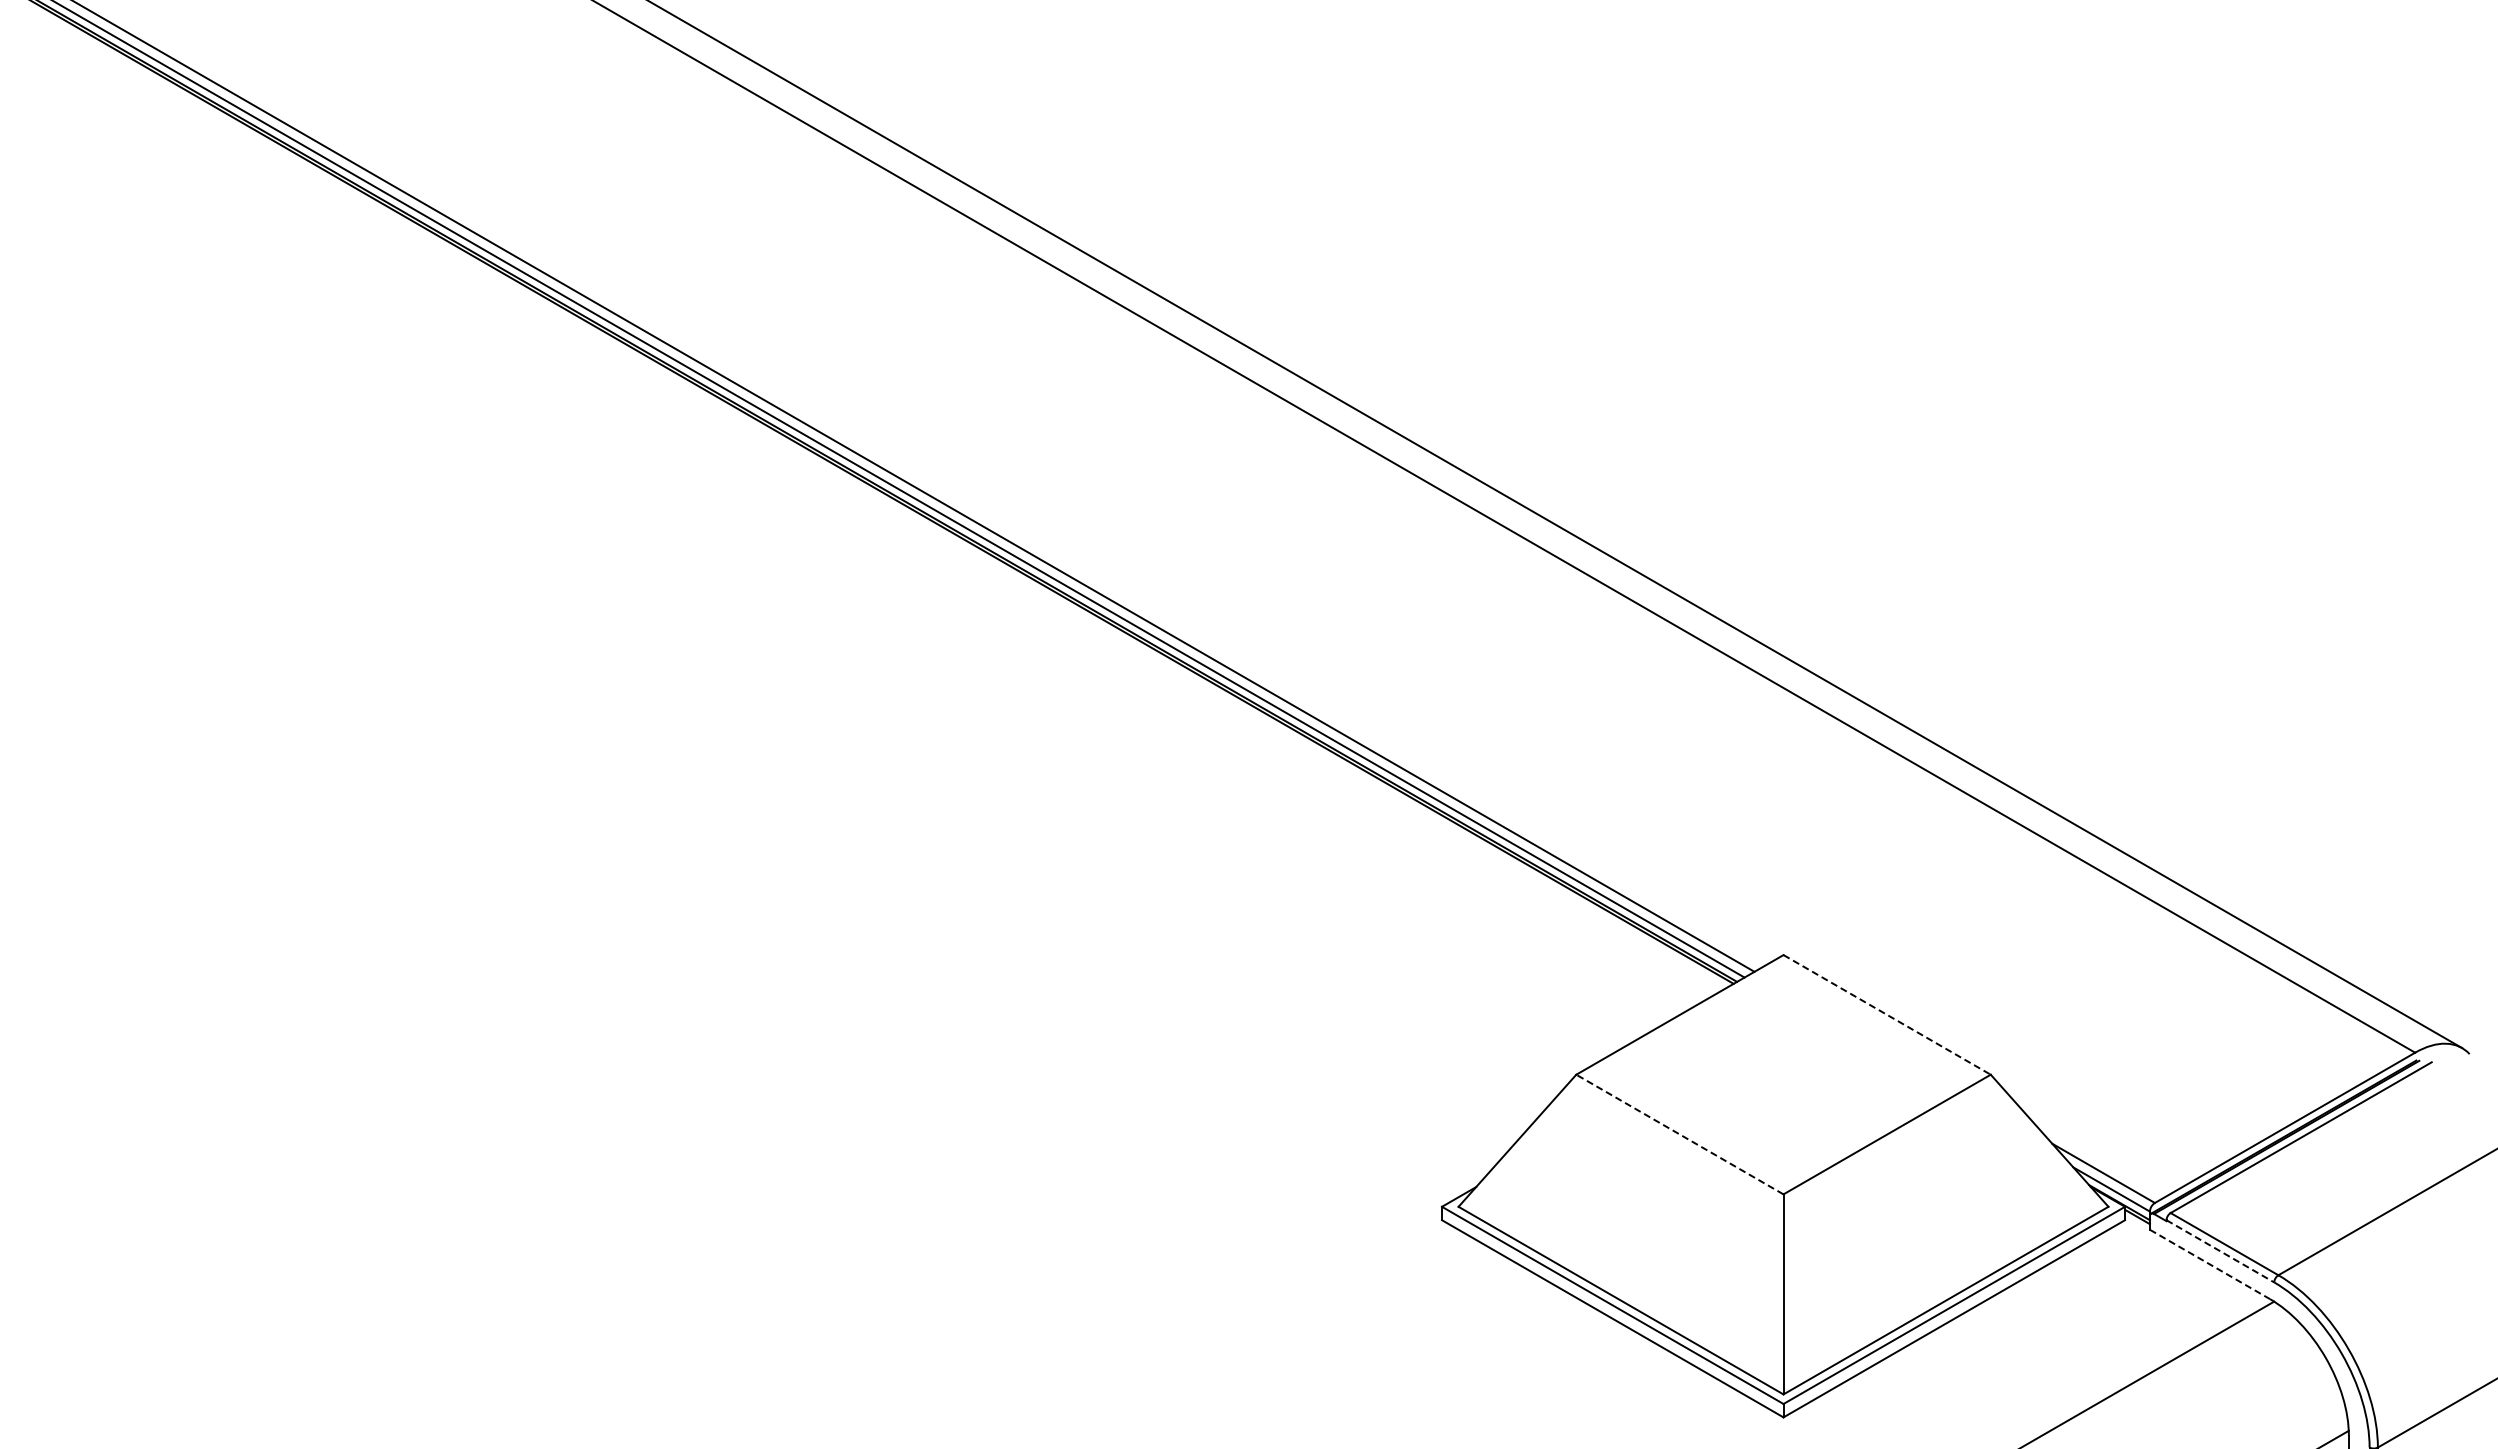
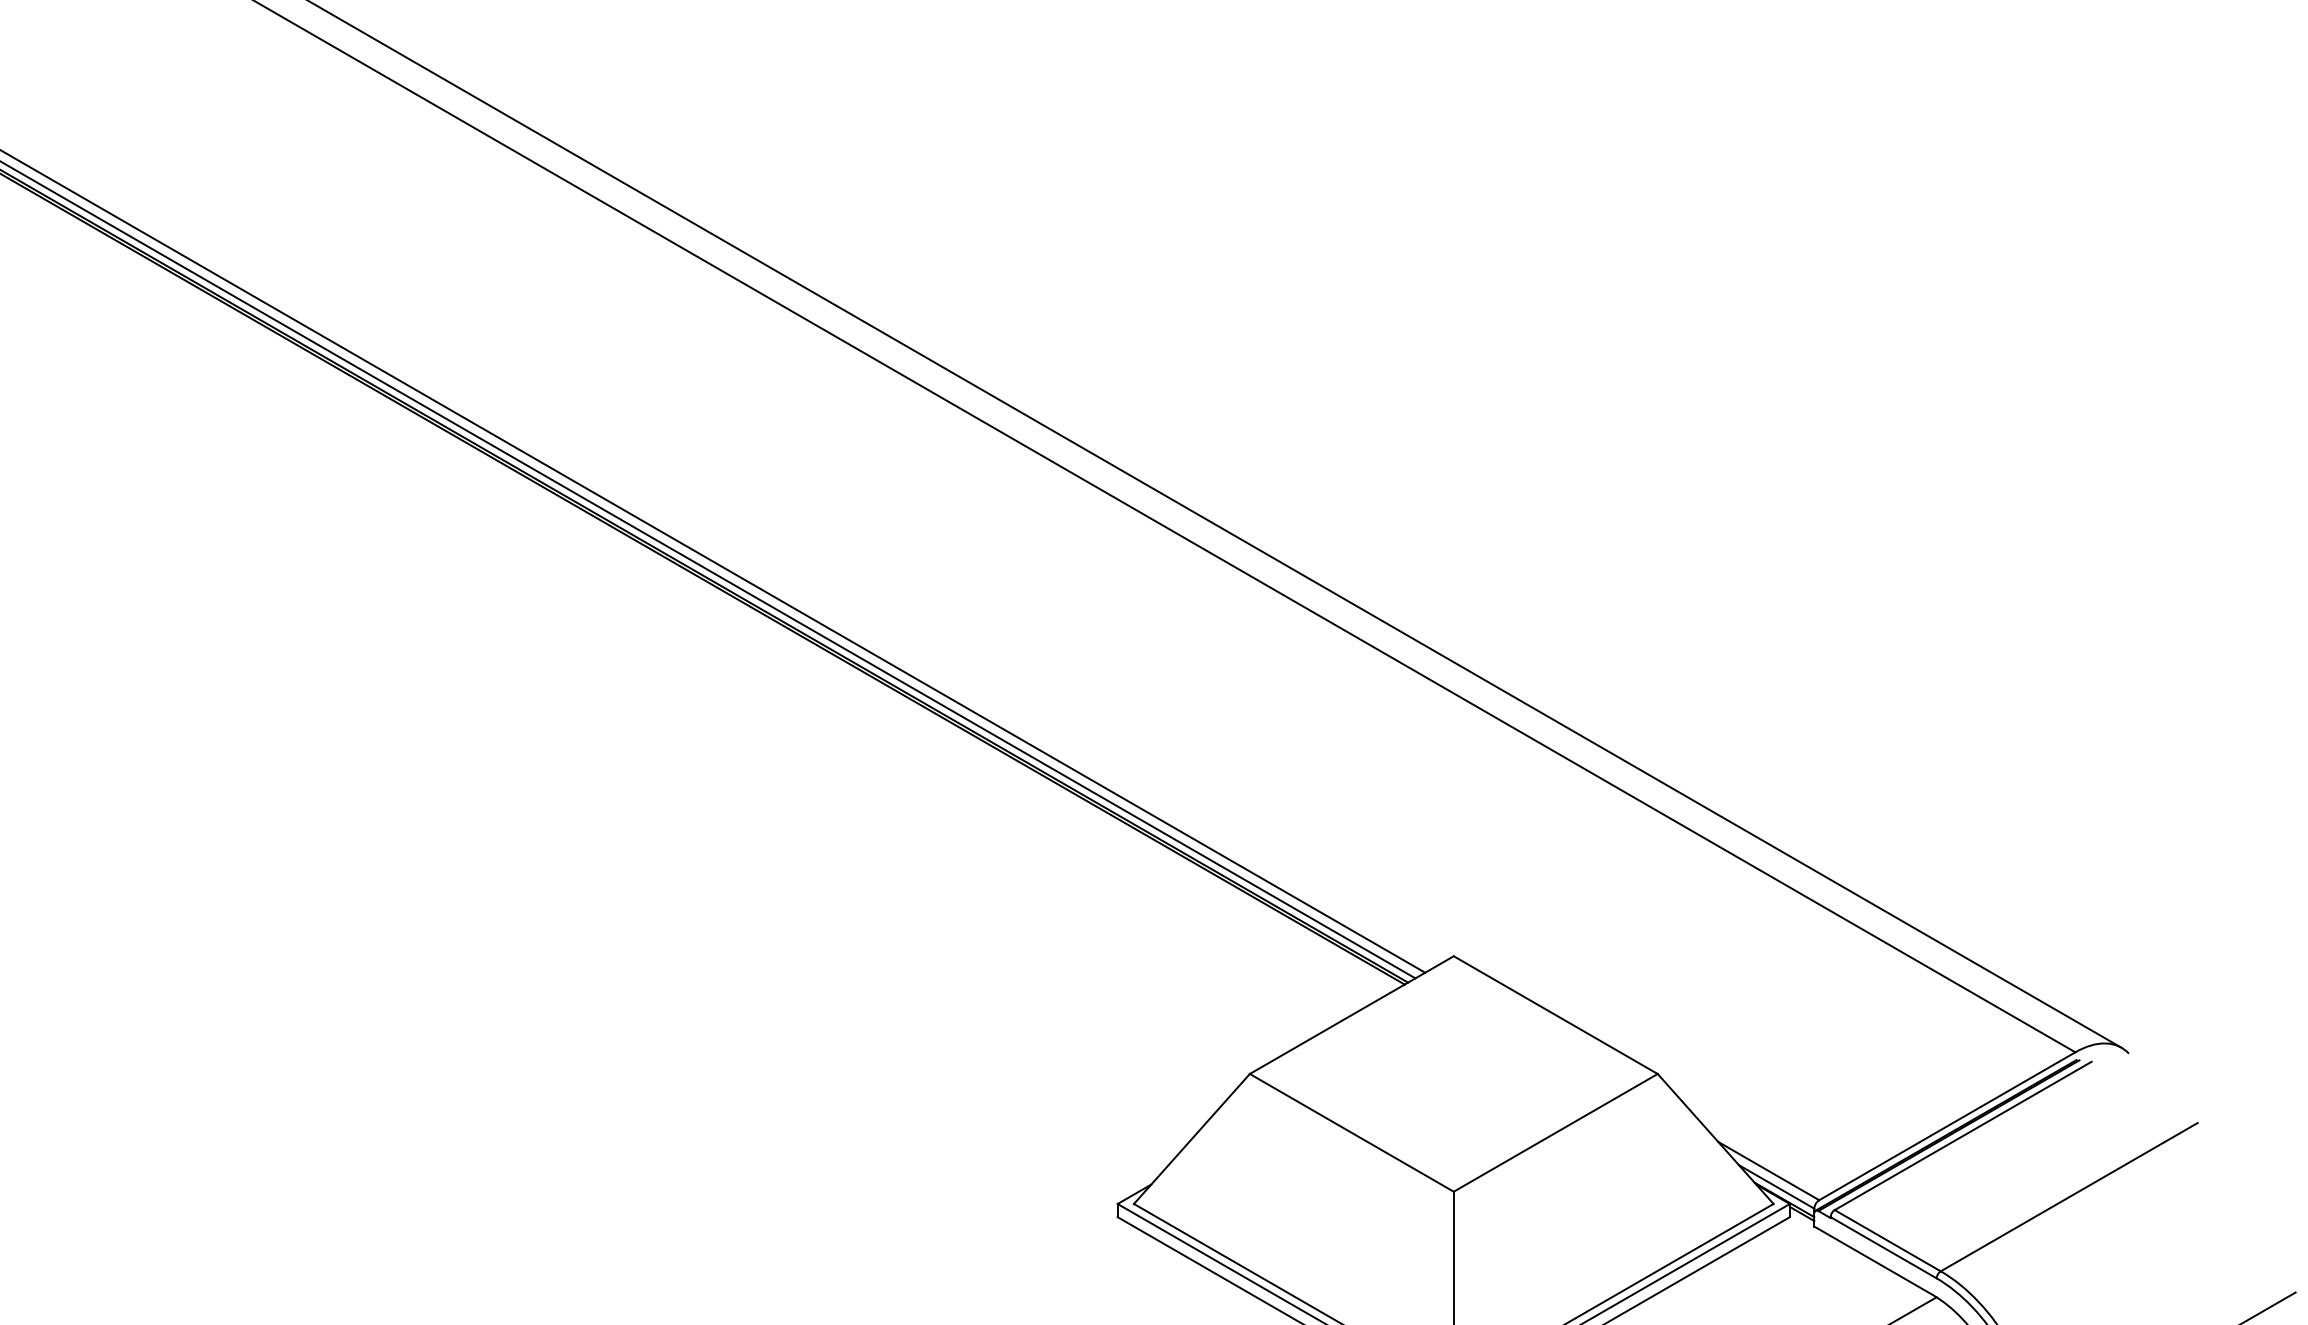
line: (1887, 1014) -> (1556, 1014), dashed -> solid
line: (1679, 1134) -> (1351, 1132), dashed -> solid
line: (2220, 1251) -> (1883, 1247), dashed -> solid
line: (2210, 1264) -> (1873, 1260), dashed -> solid

